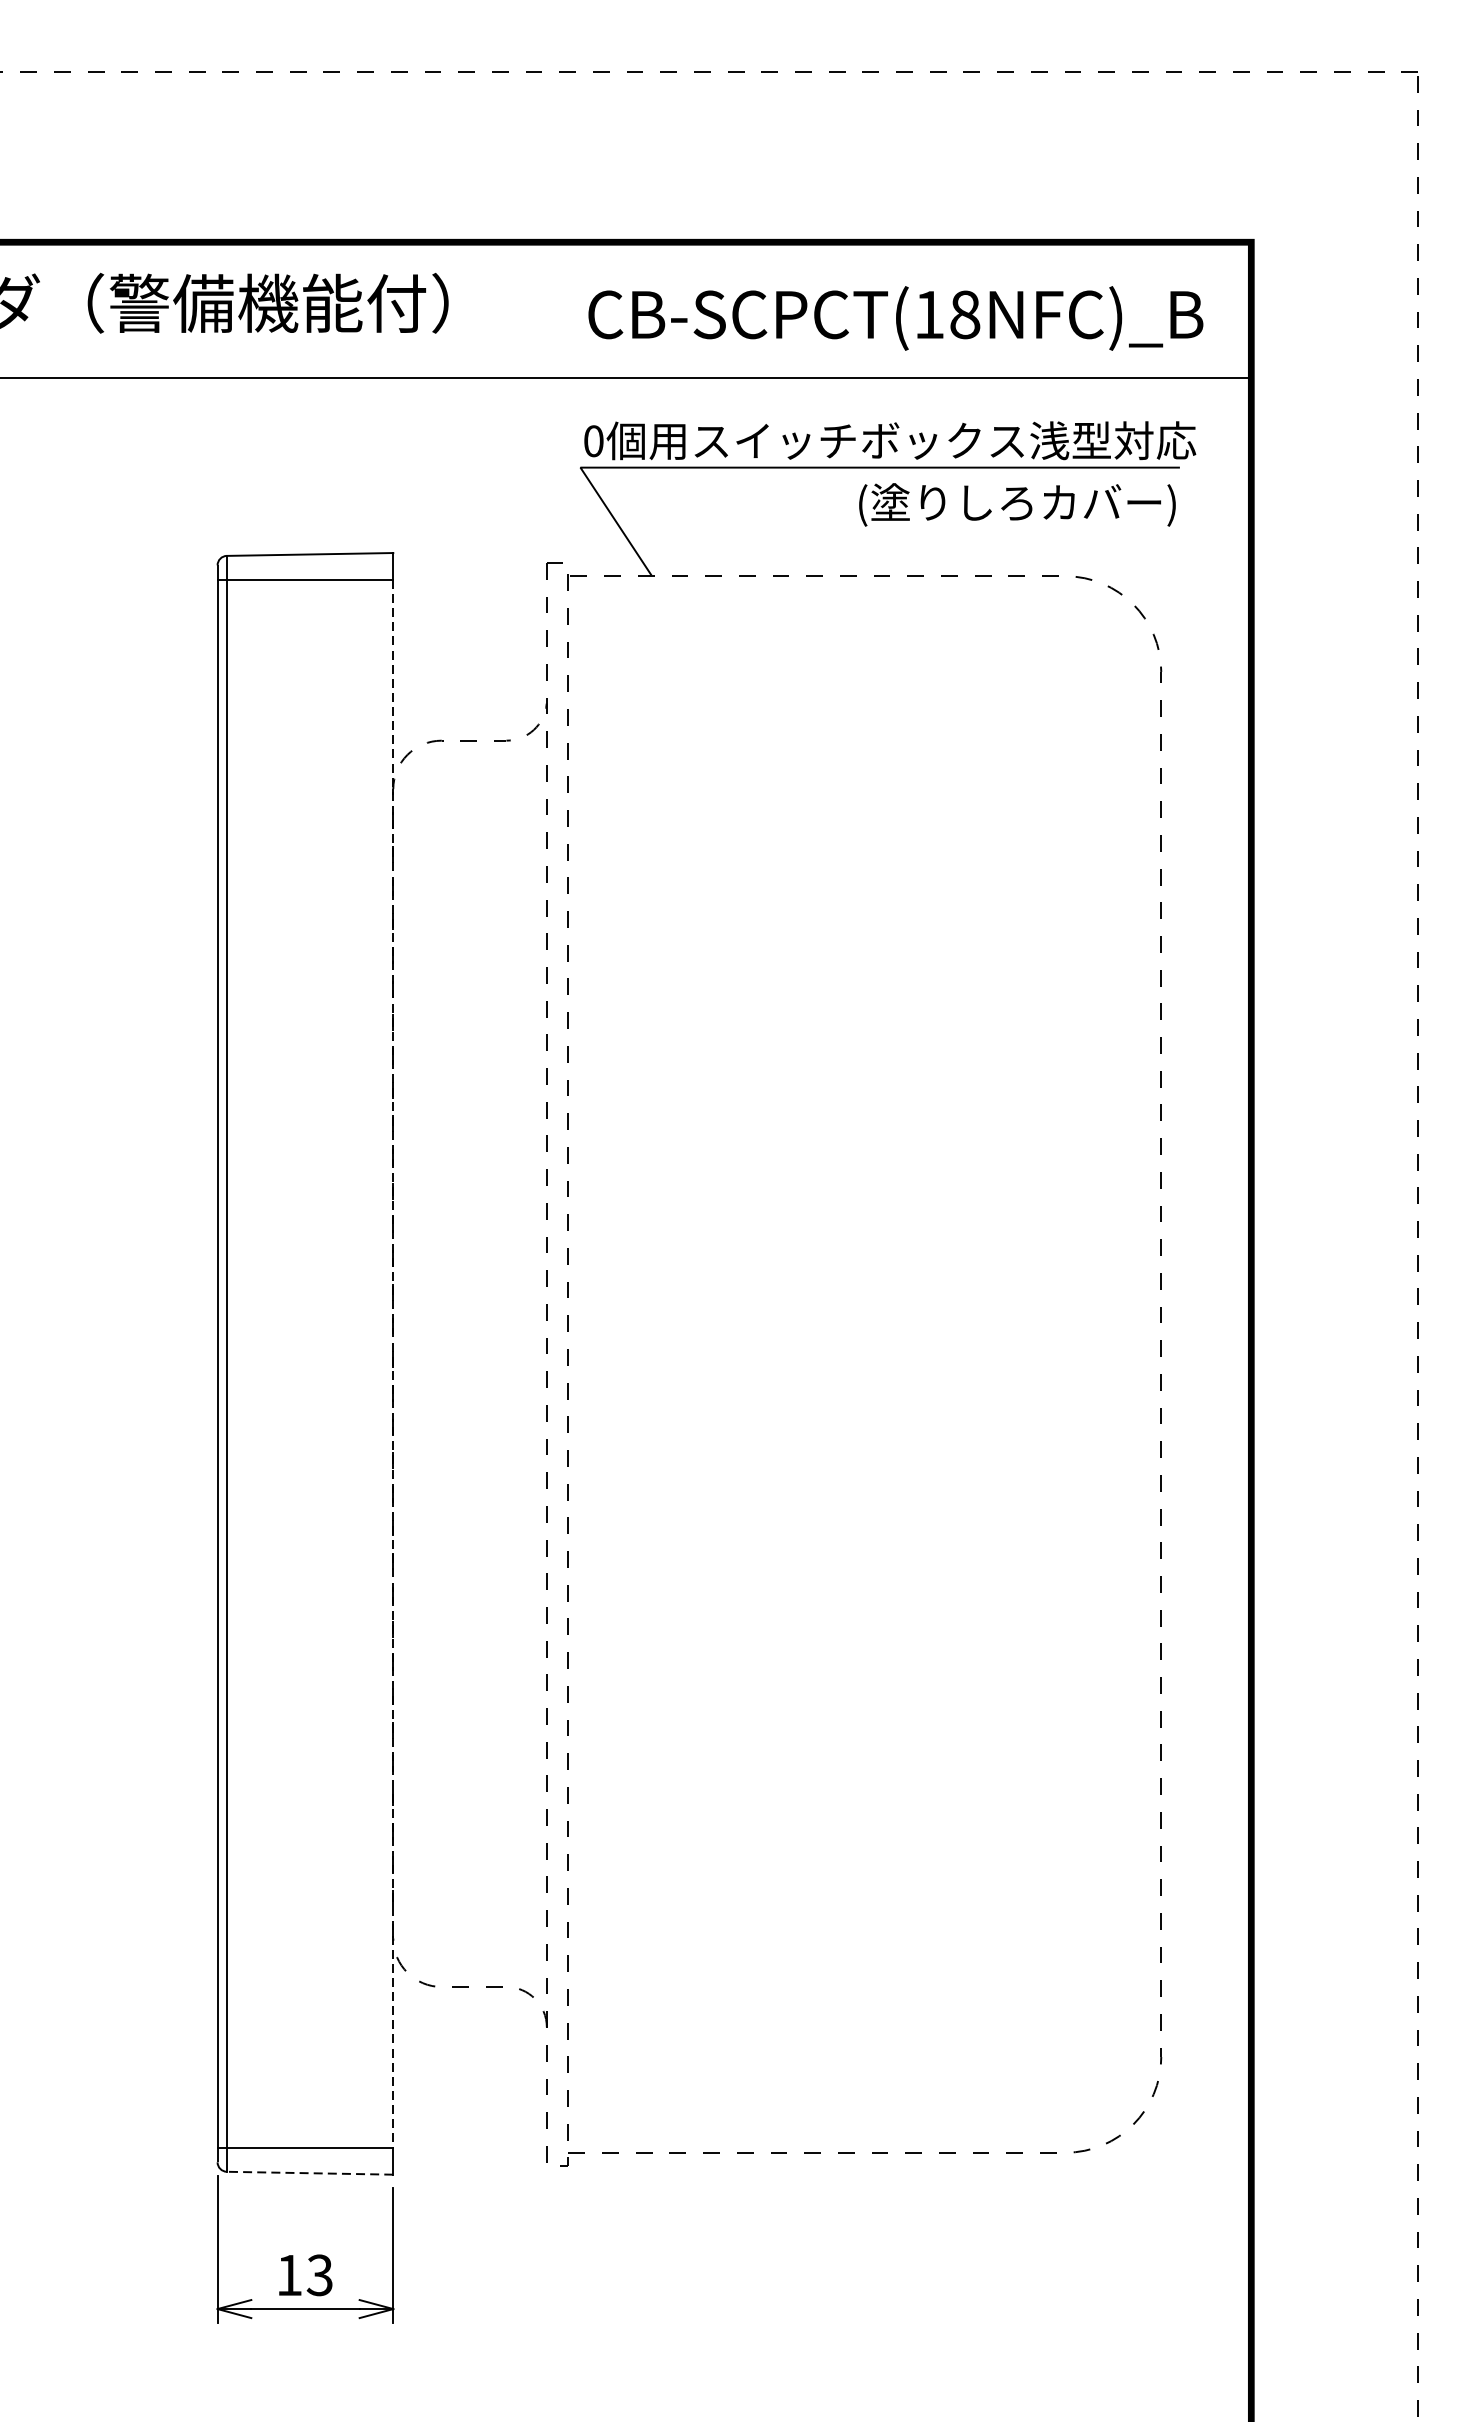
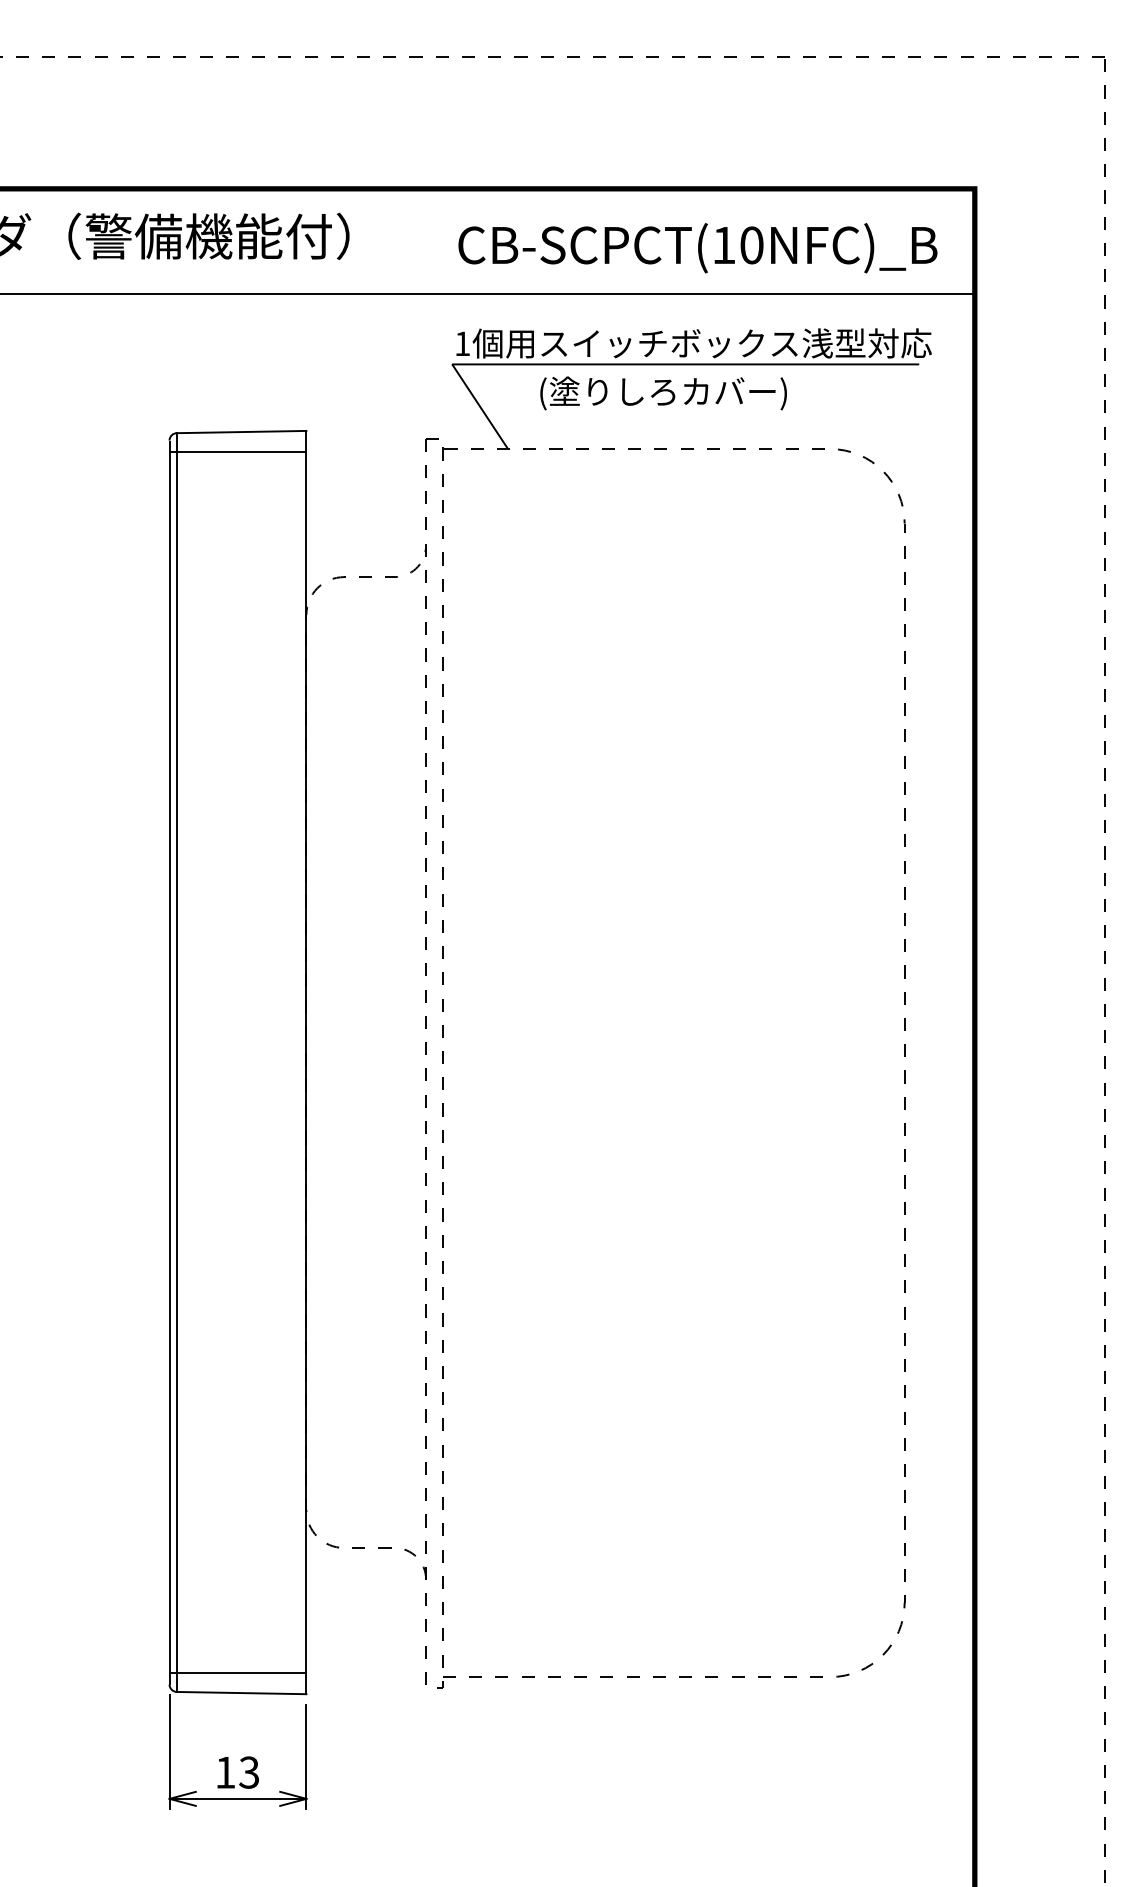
text: (964, 314) -> (751, 245), CB-SCPCT(18NFC)_B -> CB-SCPCT(10NFC)_B
text: (593, 440) -> (462, 343), 0 -> 1
text: (1017, 504) -> (663, 393), moved
line: (393, 1363) -> (306, 1062), dashed -> solid
line: (309, 2173) -> (241, 1693), dashed -> solid

